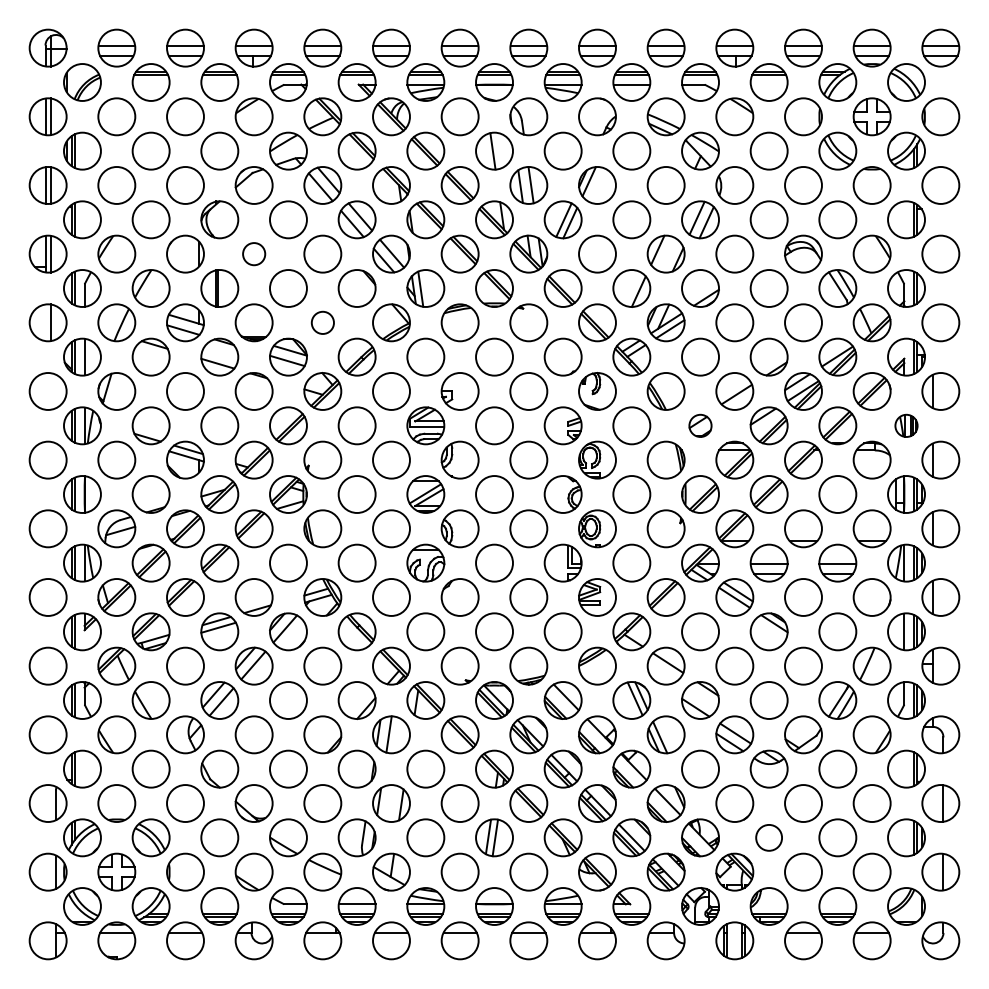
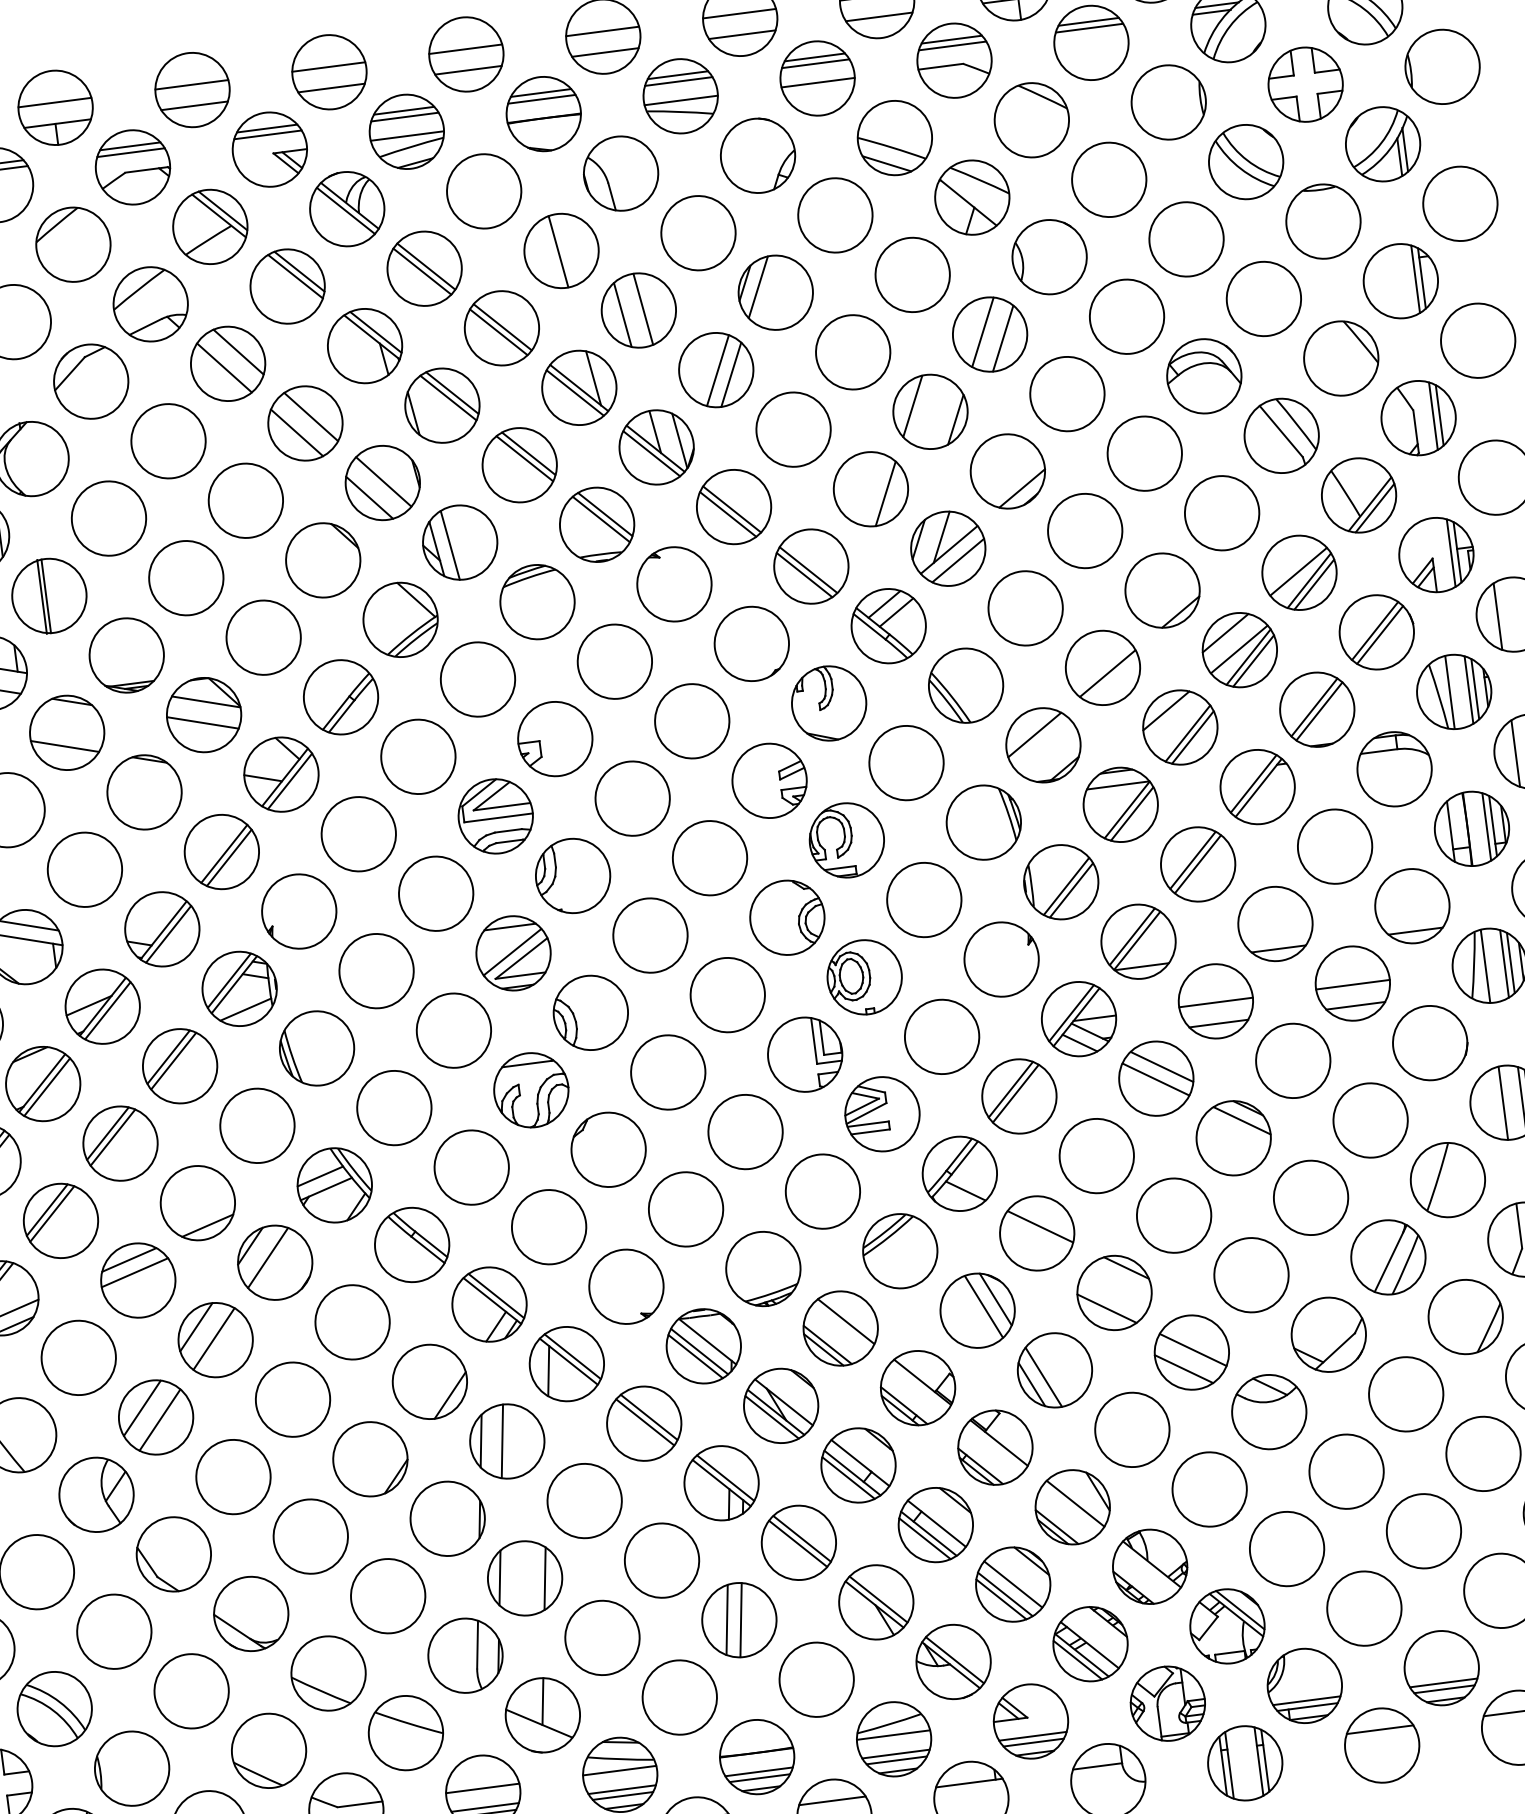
circle: (253, 253) -> (107, 517), size x1.67
circle: (322, 322) -> (262, 637), size x1.67
part: (700, 425) -> (1043, 744), size x1.67
part: (906, 425) -> (1454, 691), size x1.67
circle: (768, 837) -> (1285, 1548), size x1.43

